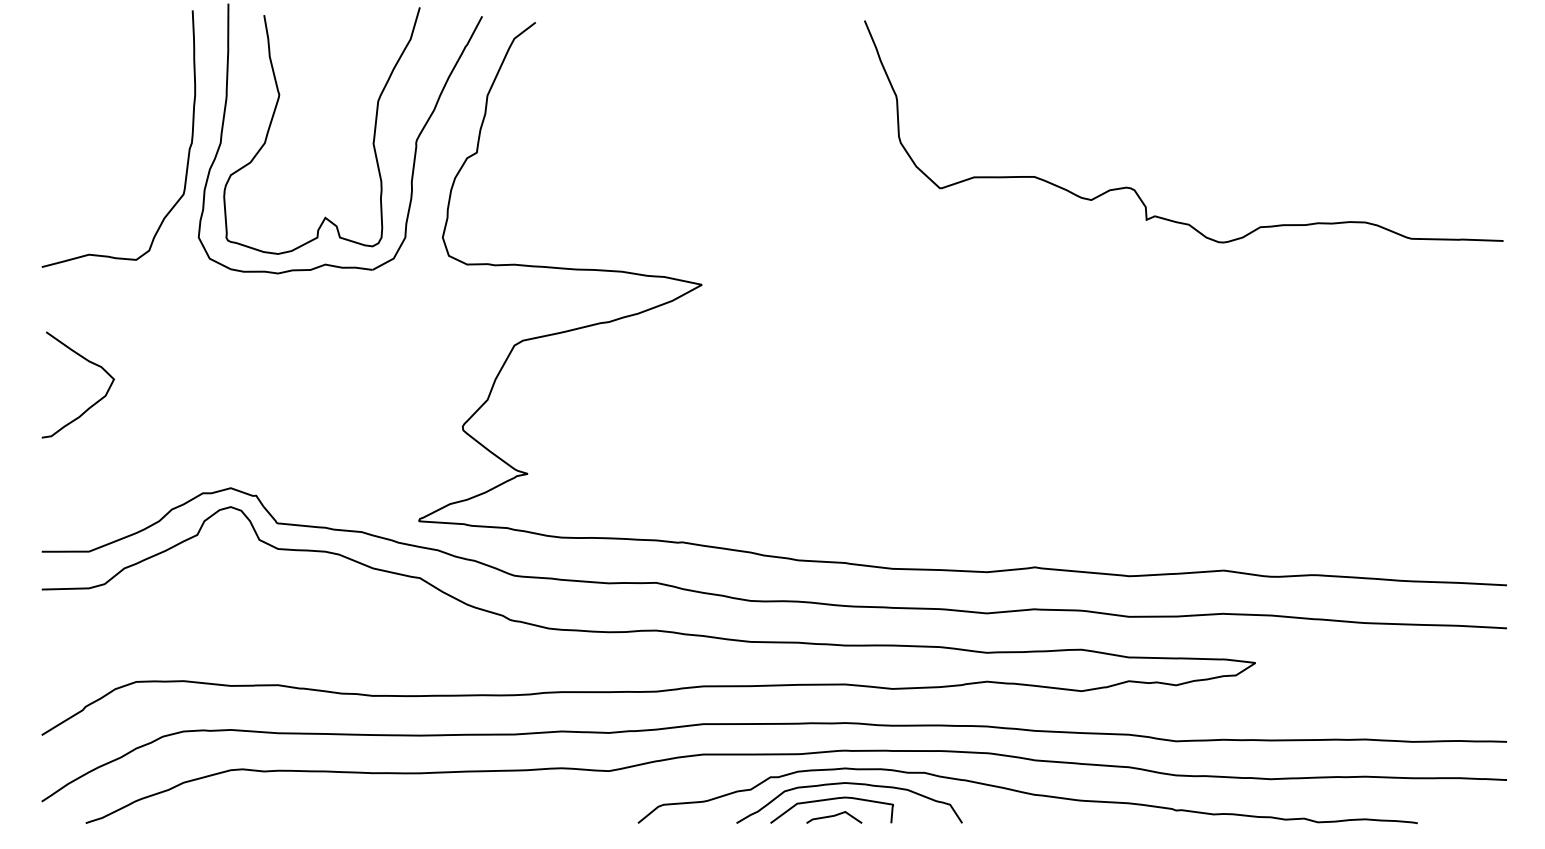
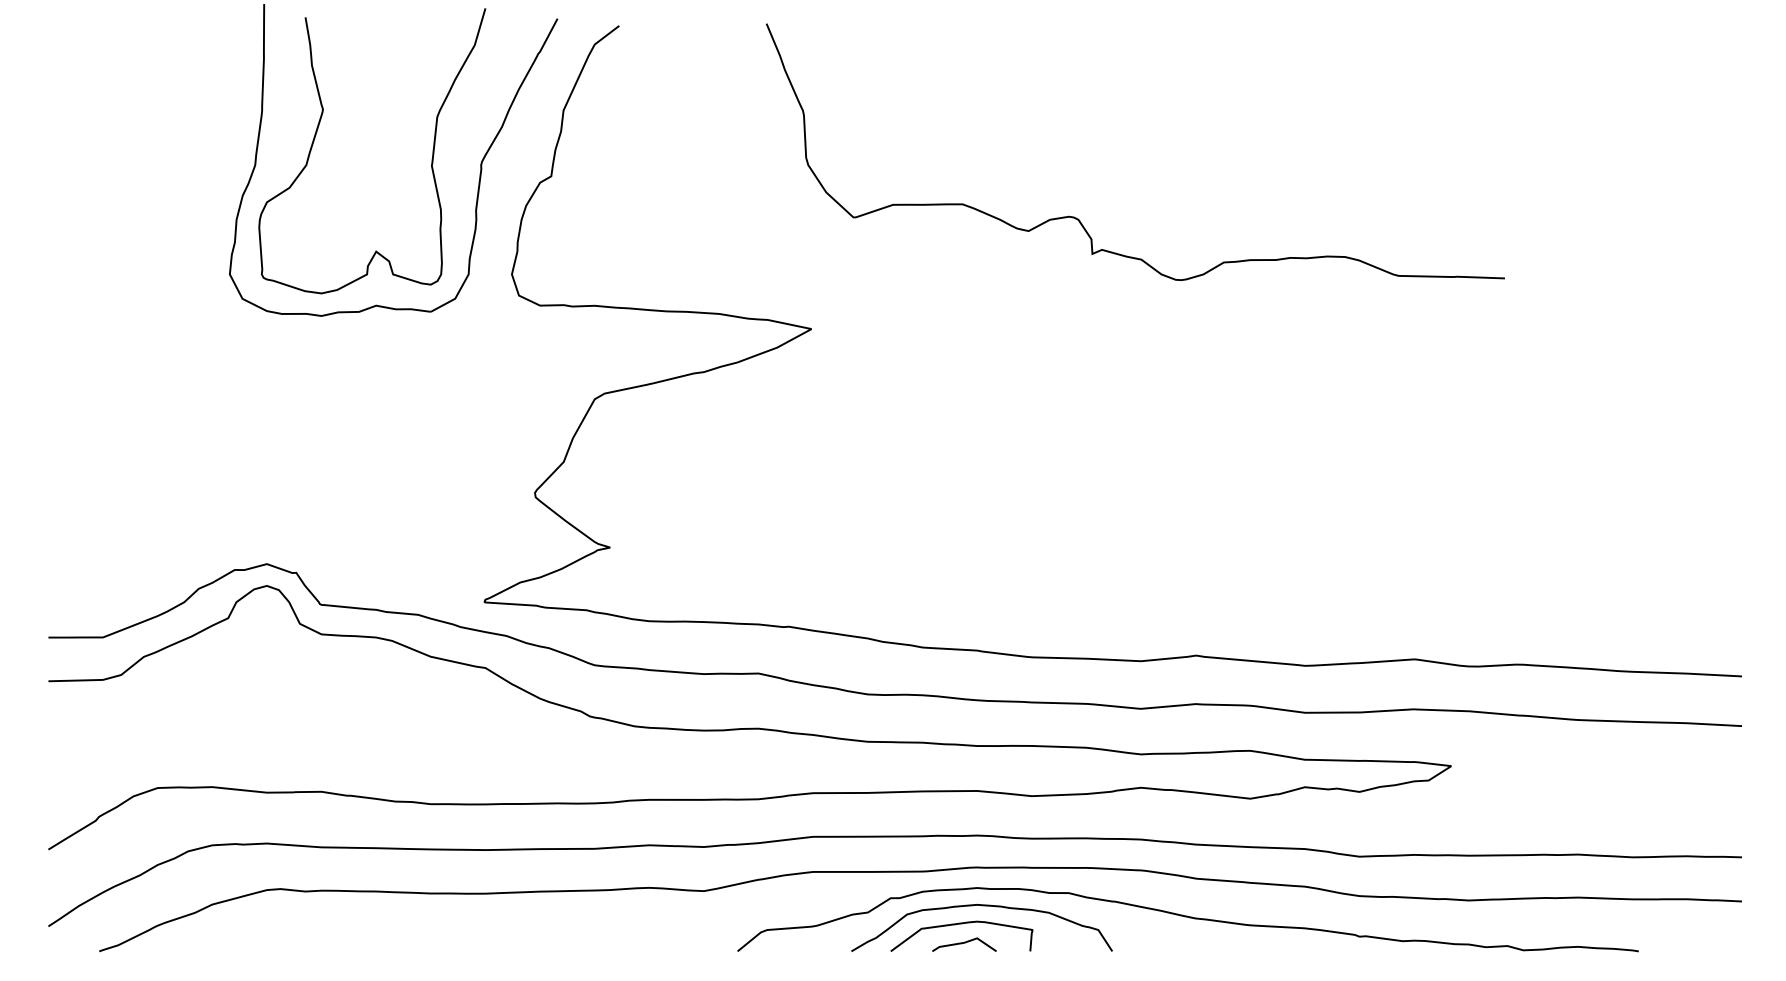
curve: (188, 148) -> (218, 171), removed
curve: (1134, 189) -> (1078, 218), moved
curve: (94, 402) -> (109, 465), removed

